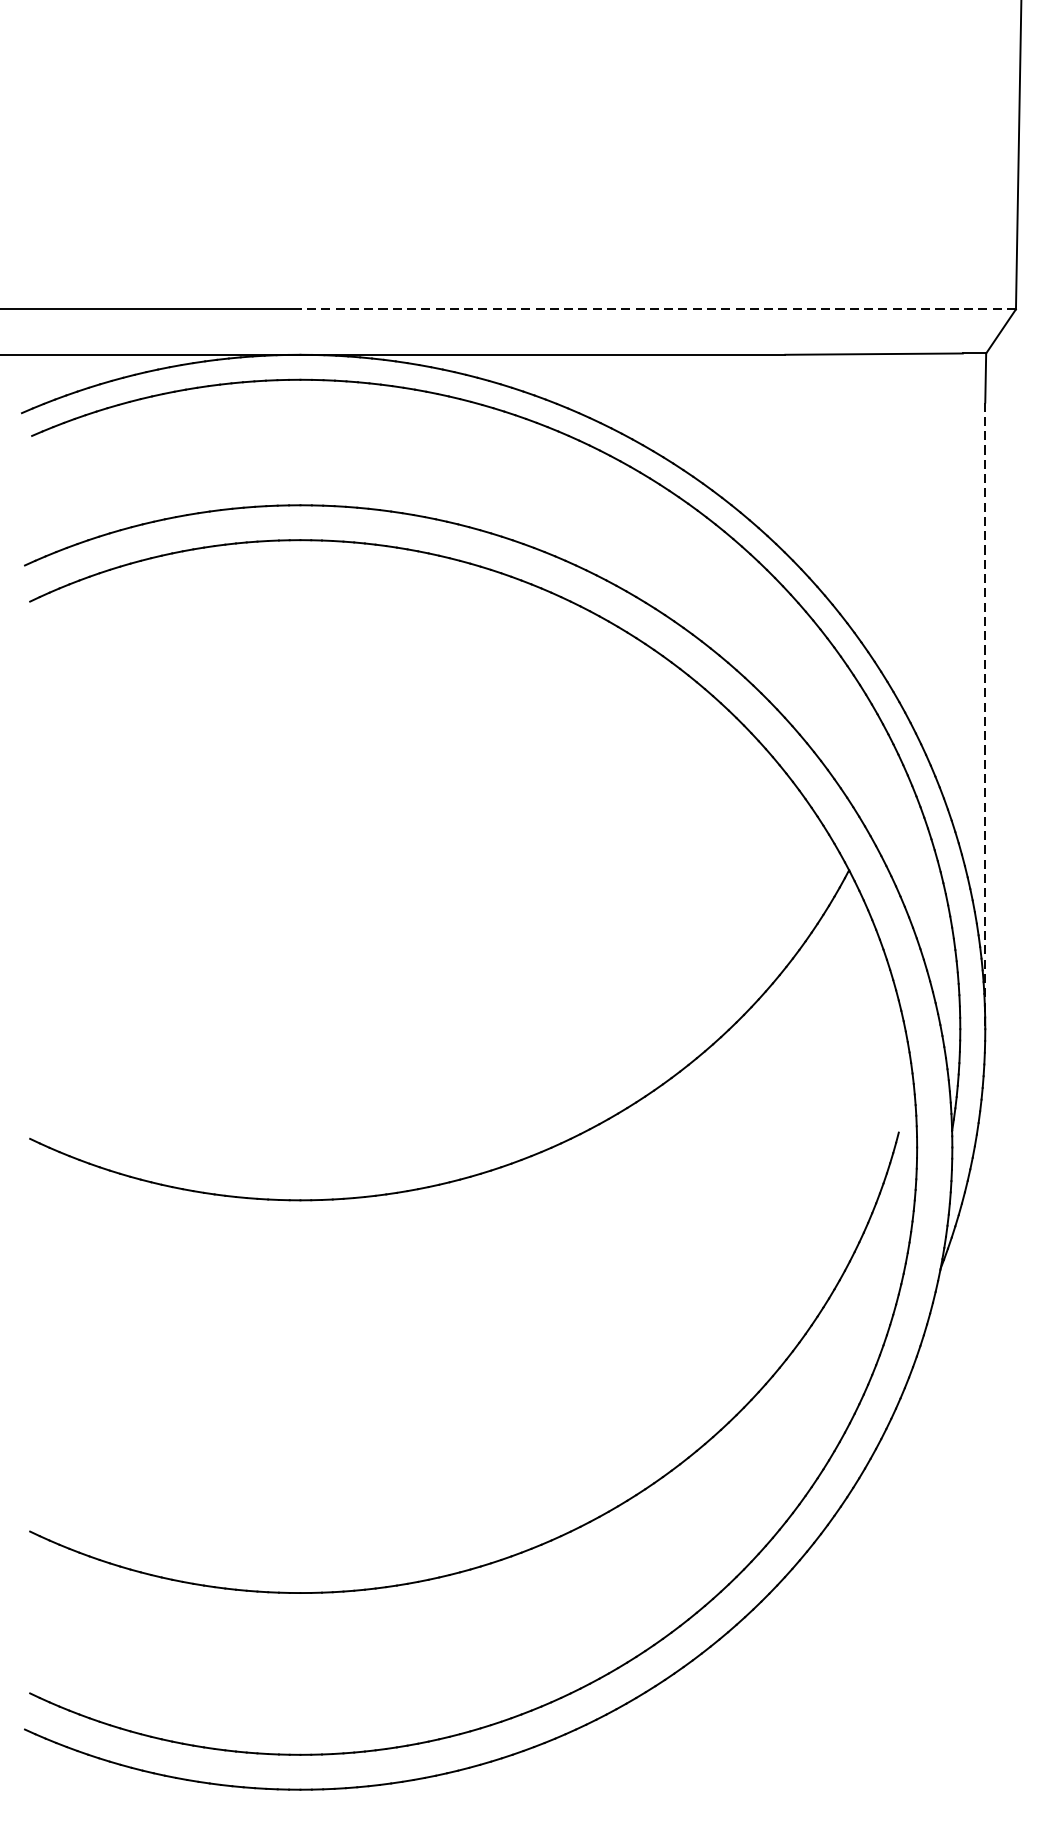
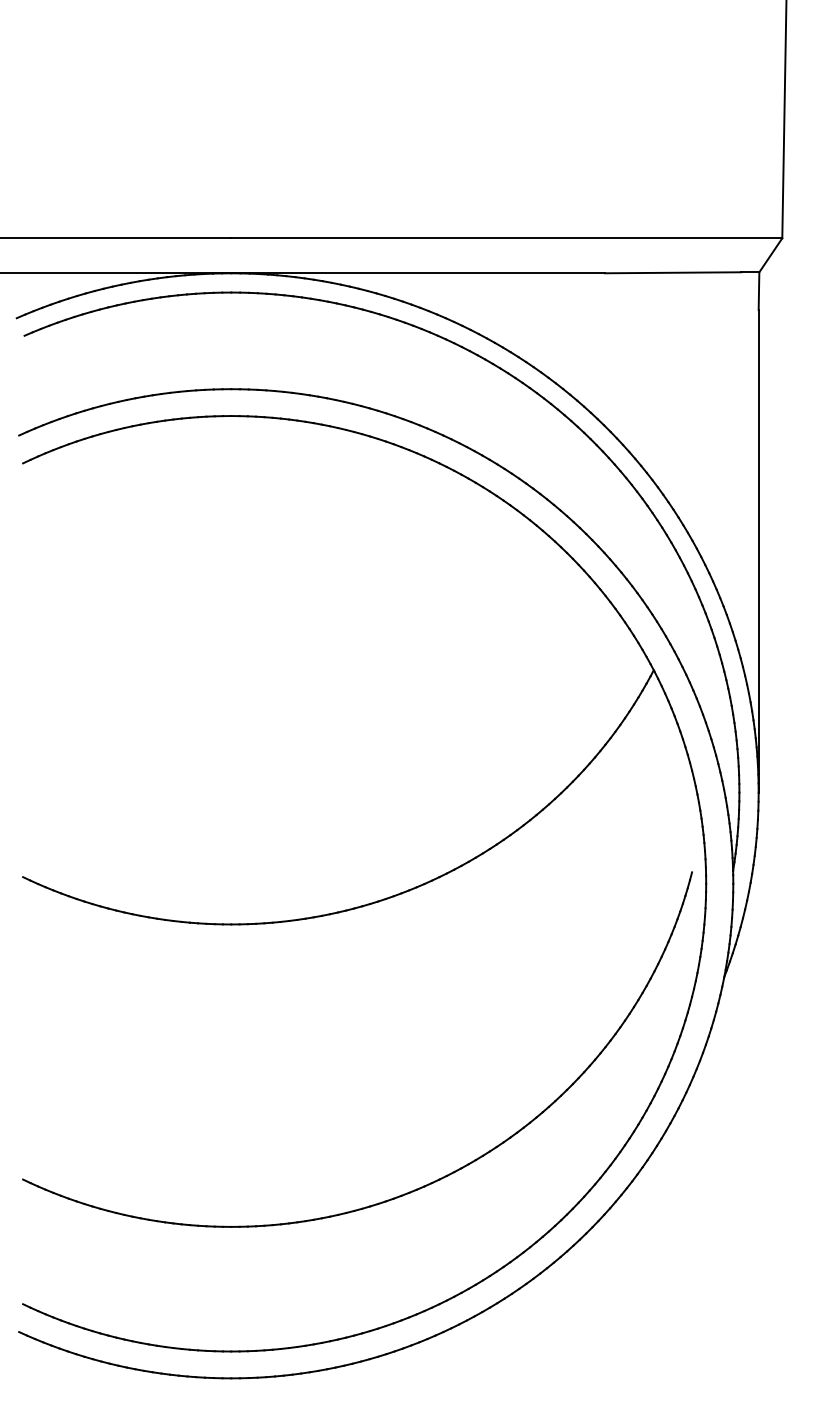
line: (657, 309) -> (506, 238), dashed -> solid
line: (985, 716) -> (758, 551), dashed -> solid

